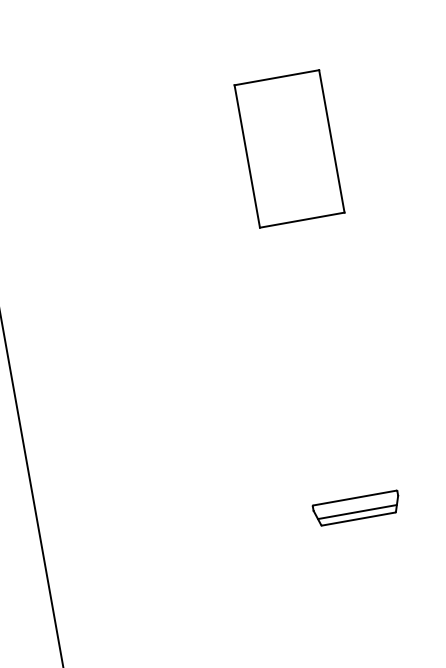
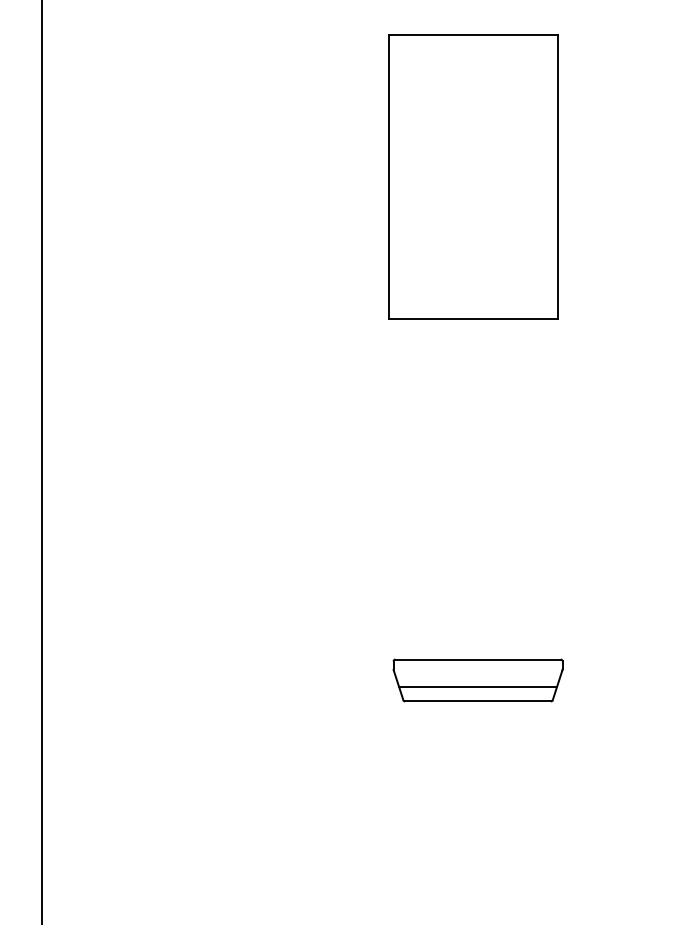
part: (289, 148) -> (473, 176), size x1.43
part: (356, 508) -> (477, 680), size x1.43

